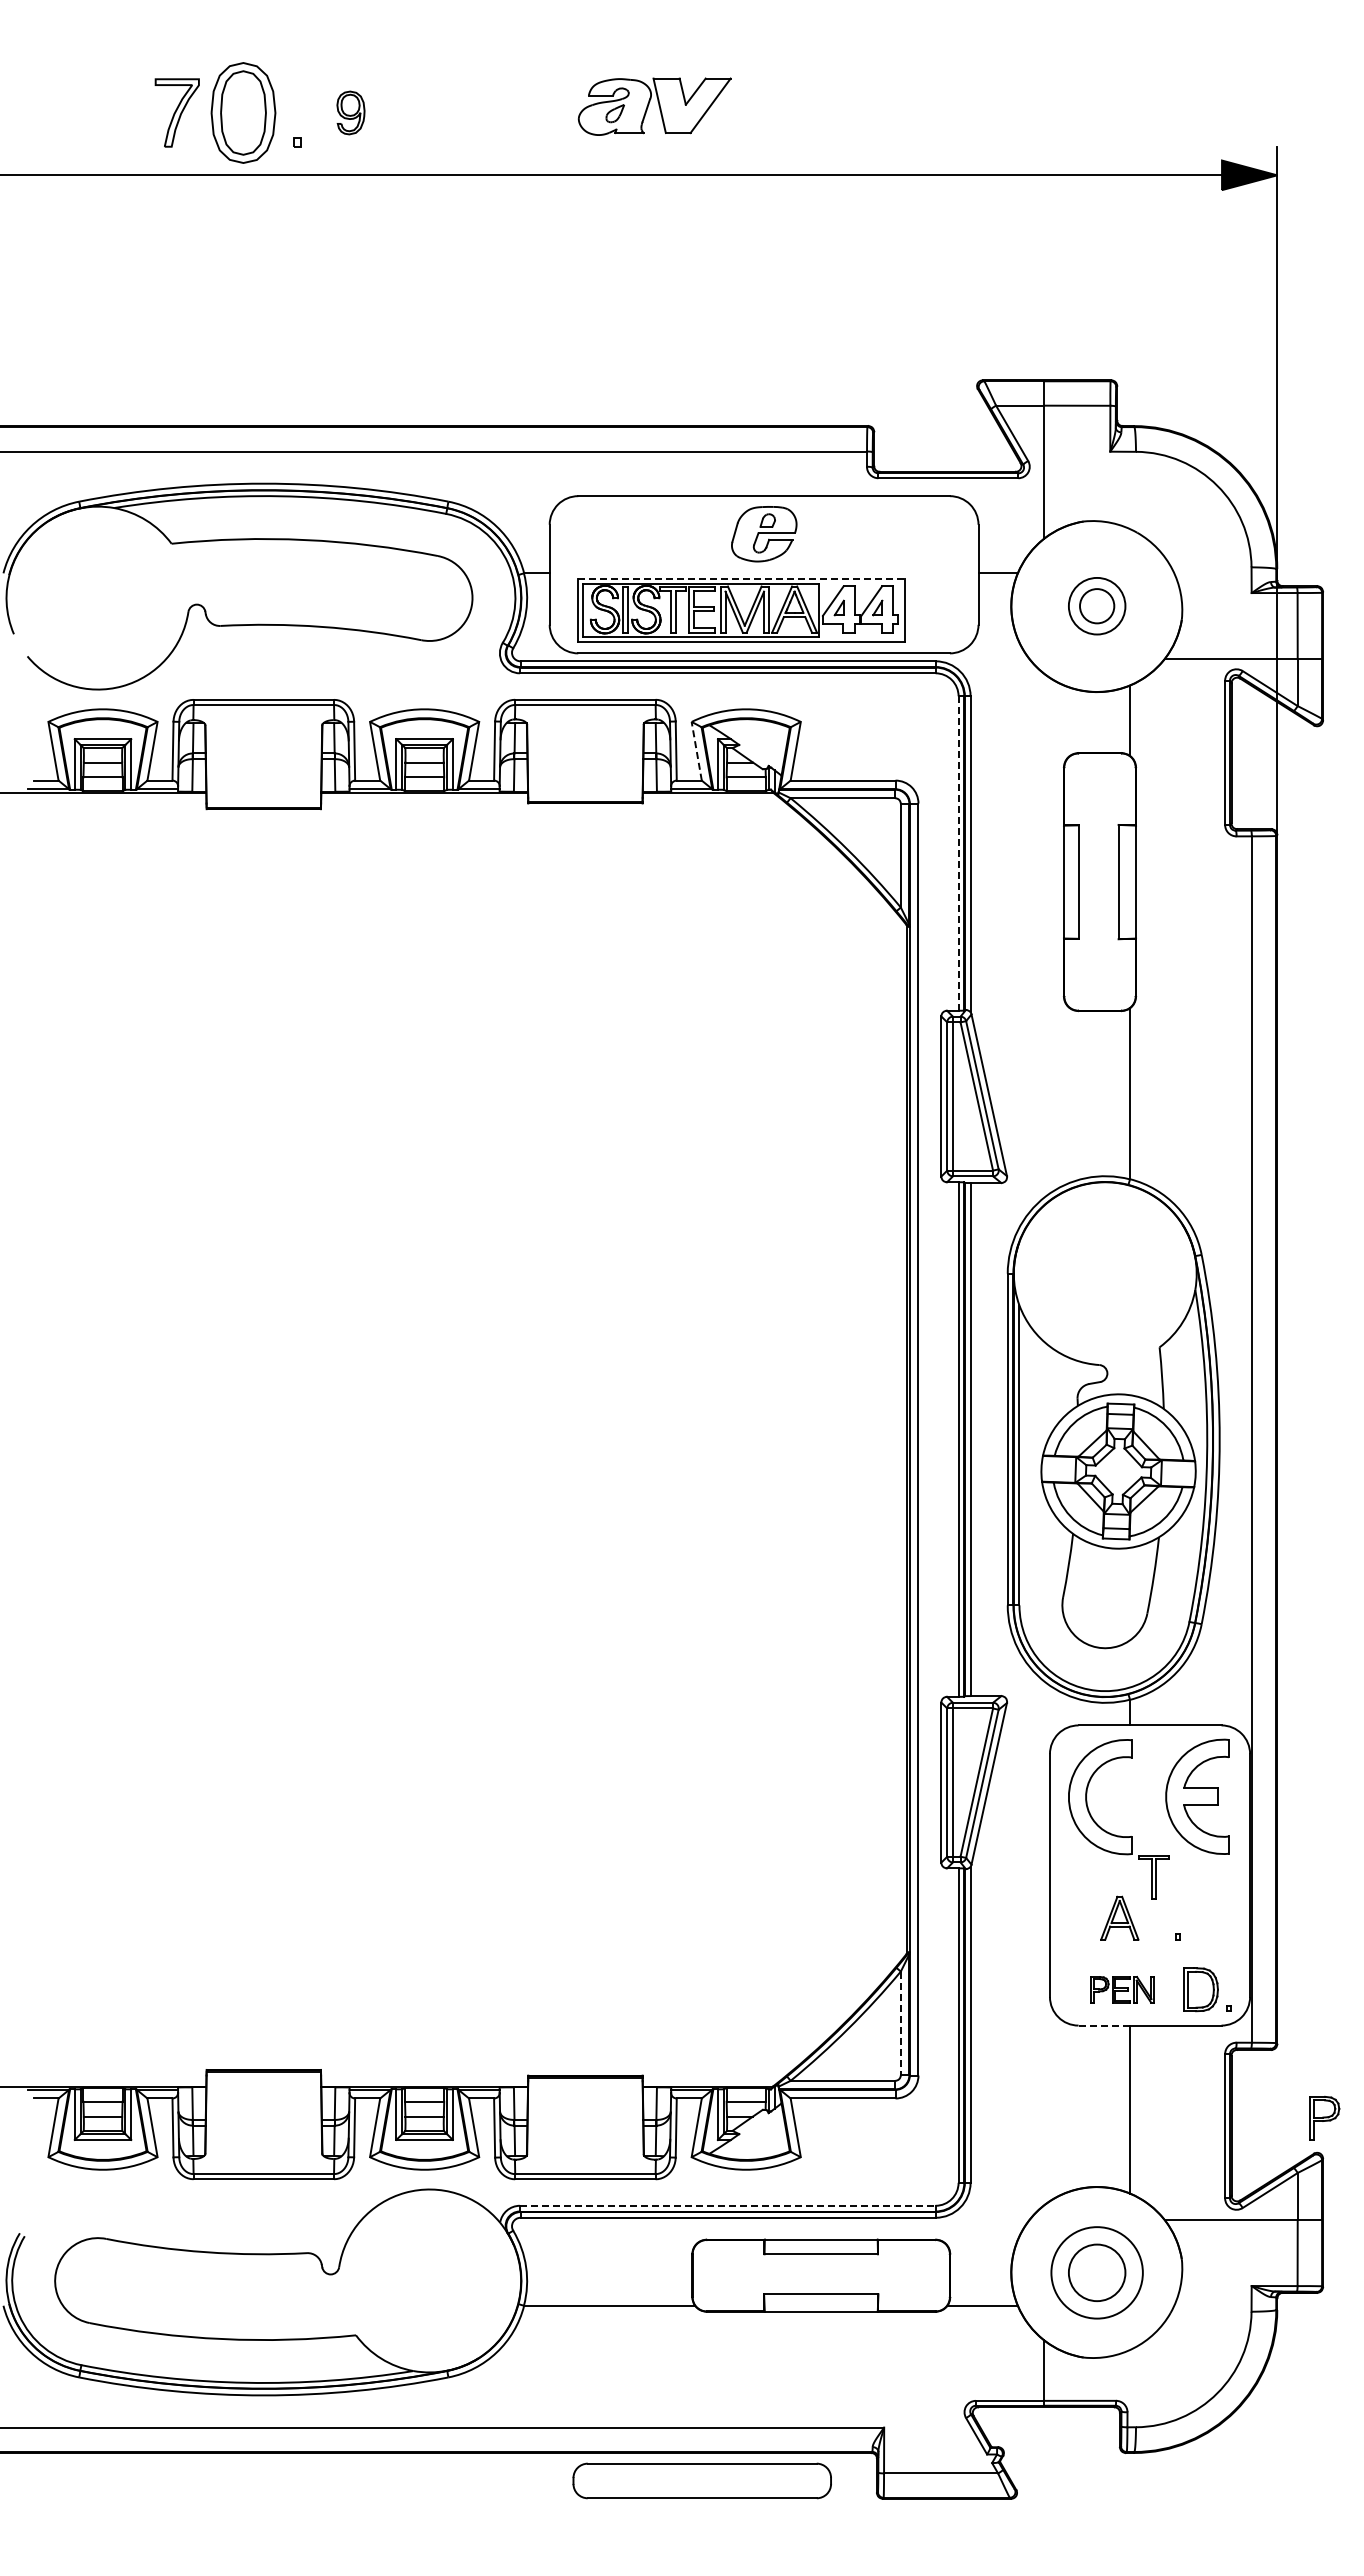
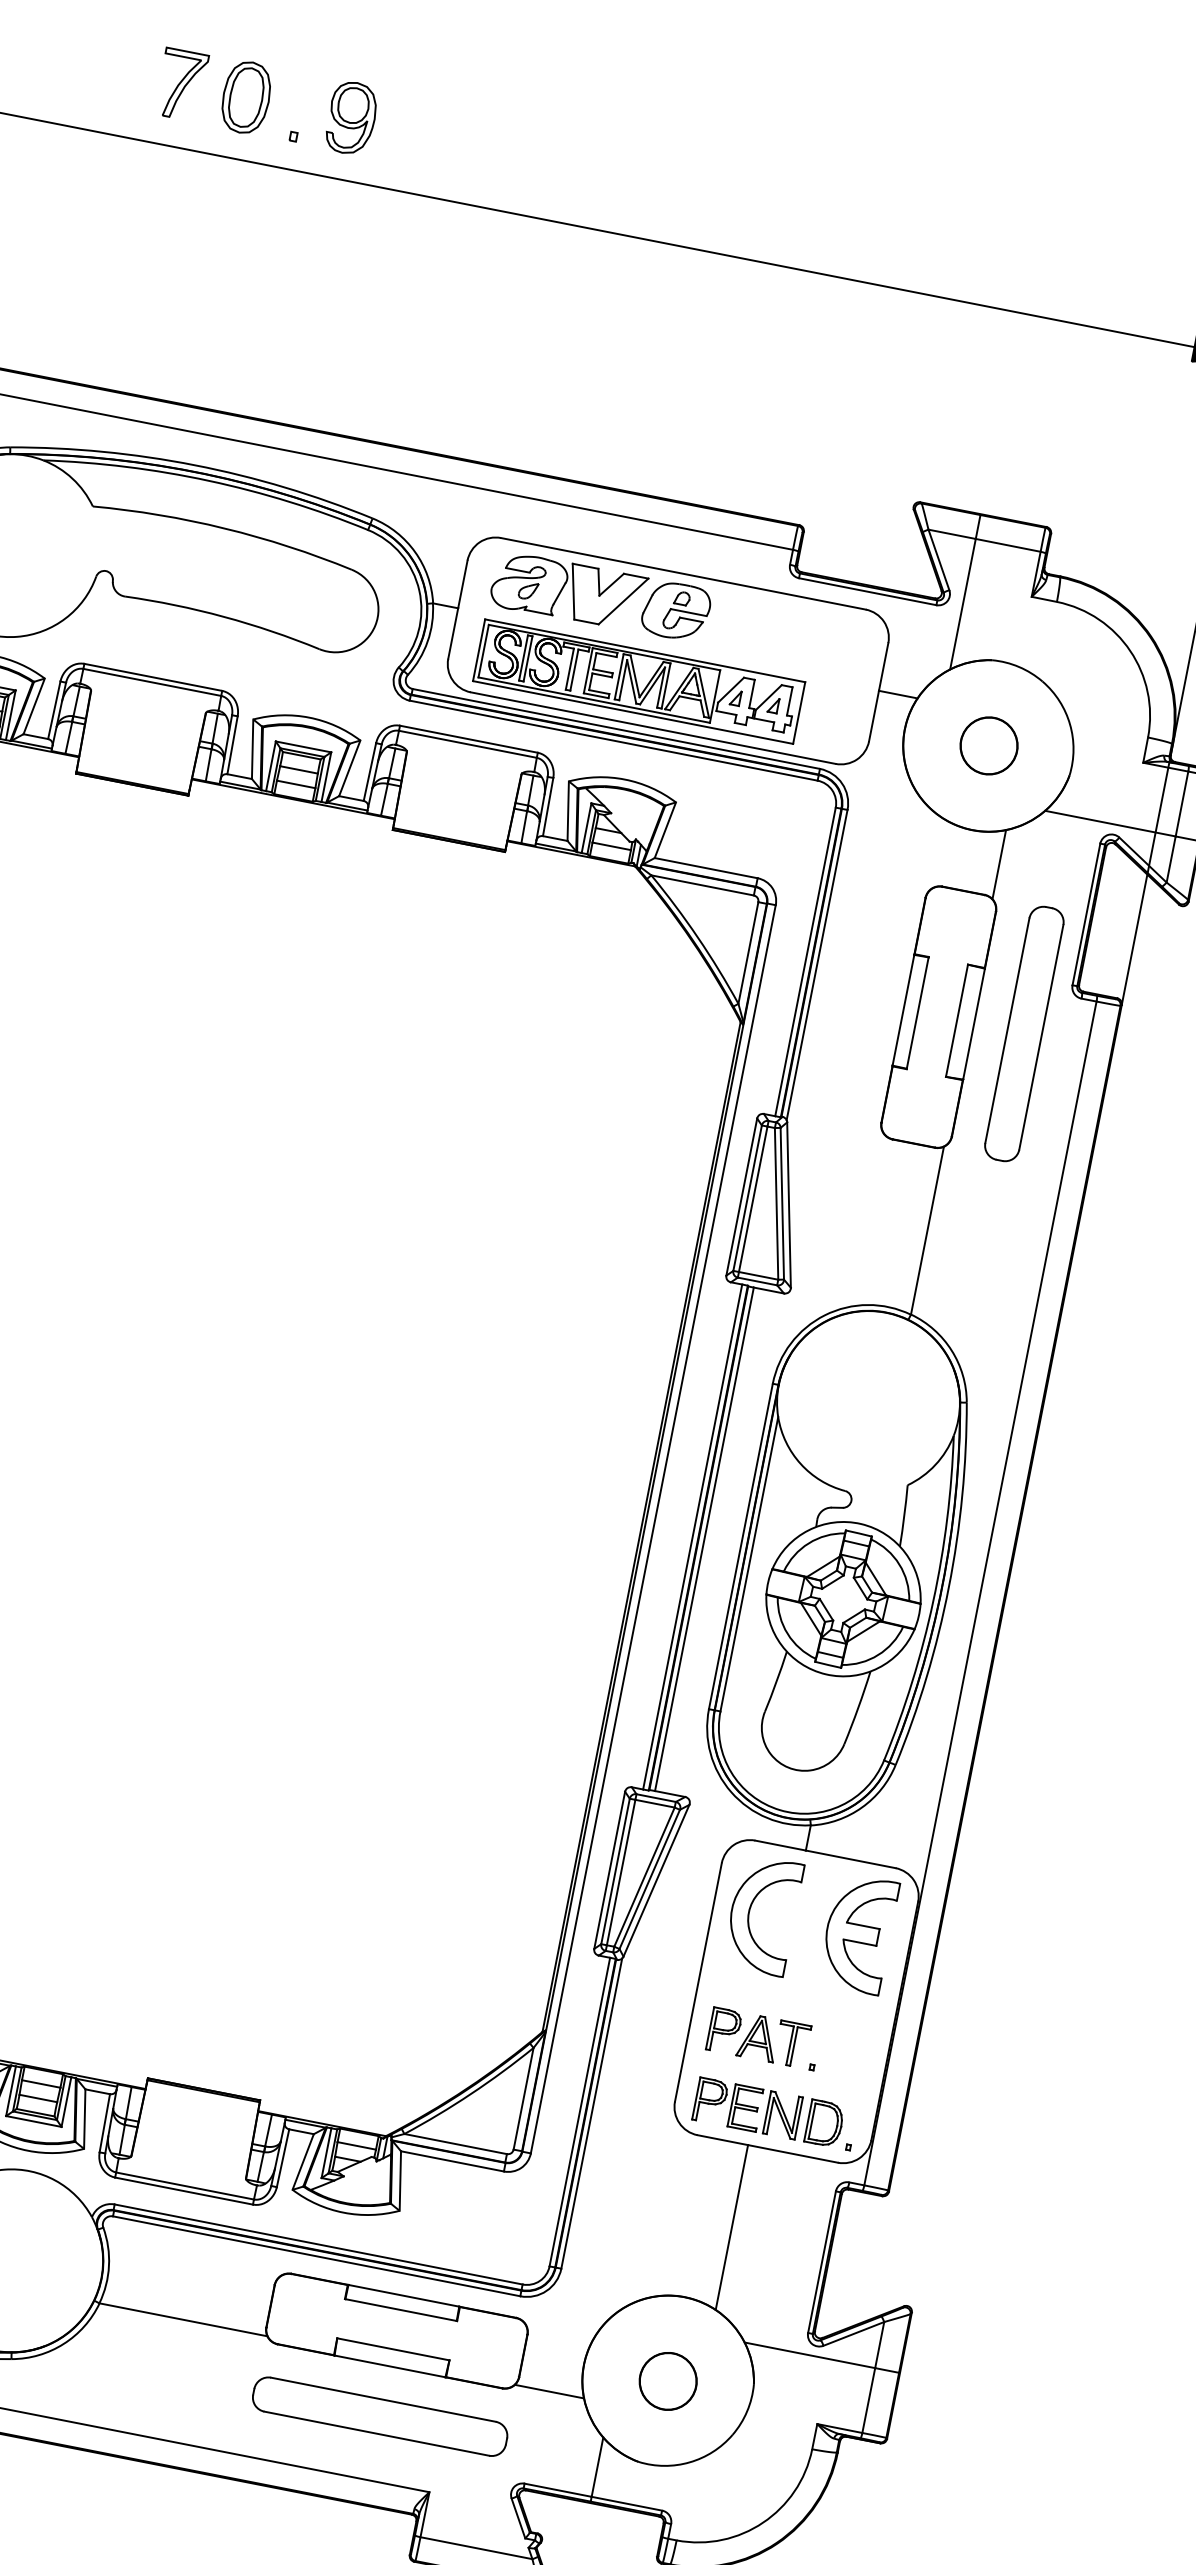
part: (654, 106) -> (568, 591), moved
part: (243, 112) -> (246, 97), size x0.71
part: (350, 112) -> (351, 117), size x1.67
line: (741, 579) -> (645, 651), dashed -> solid
circle: (1096, 605) -> (988, 745), size x1.67
line: (696, 751) -> (567, 811), dashed -> solid
line: (958, 853) -> (805, 961), dashed -> solid
part: (1187, 881) -> (1024, 1033), added
part: (1153, 1877) -> (791, 2044), moved
part: (1122, 1989) -> (747, 2108), size x1.67
line: (900, 2023) -> (523, 2098), dashed -> solid
line: (1104, 2025) -> (723, 2140), dashed -> solid
part: (1324, 2117) -> (724, 2030), moved
line: (727, 2205) -> (318, 2244), dashed -> solid
circle: (1096, 2272) -> (667, 2380), size x0.62
part: (701, 2480) -> (379, 2416), moved

